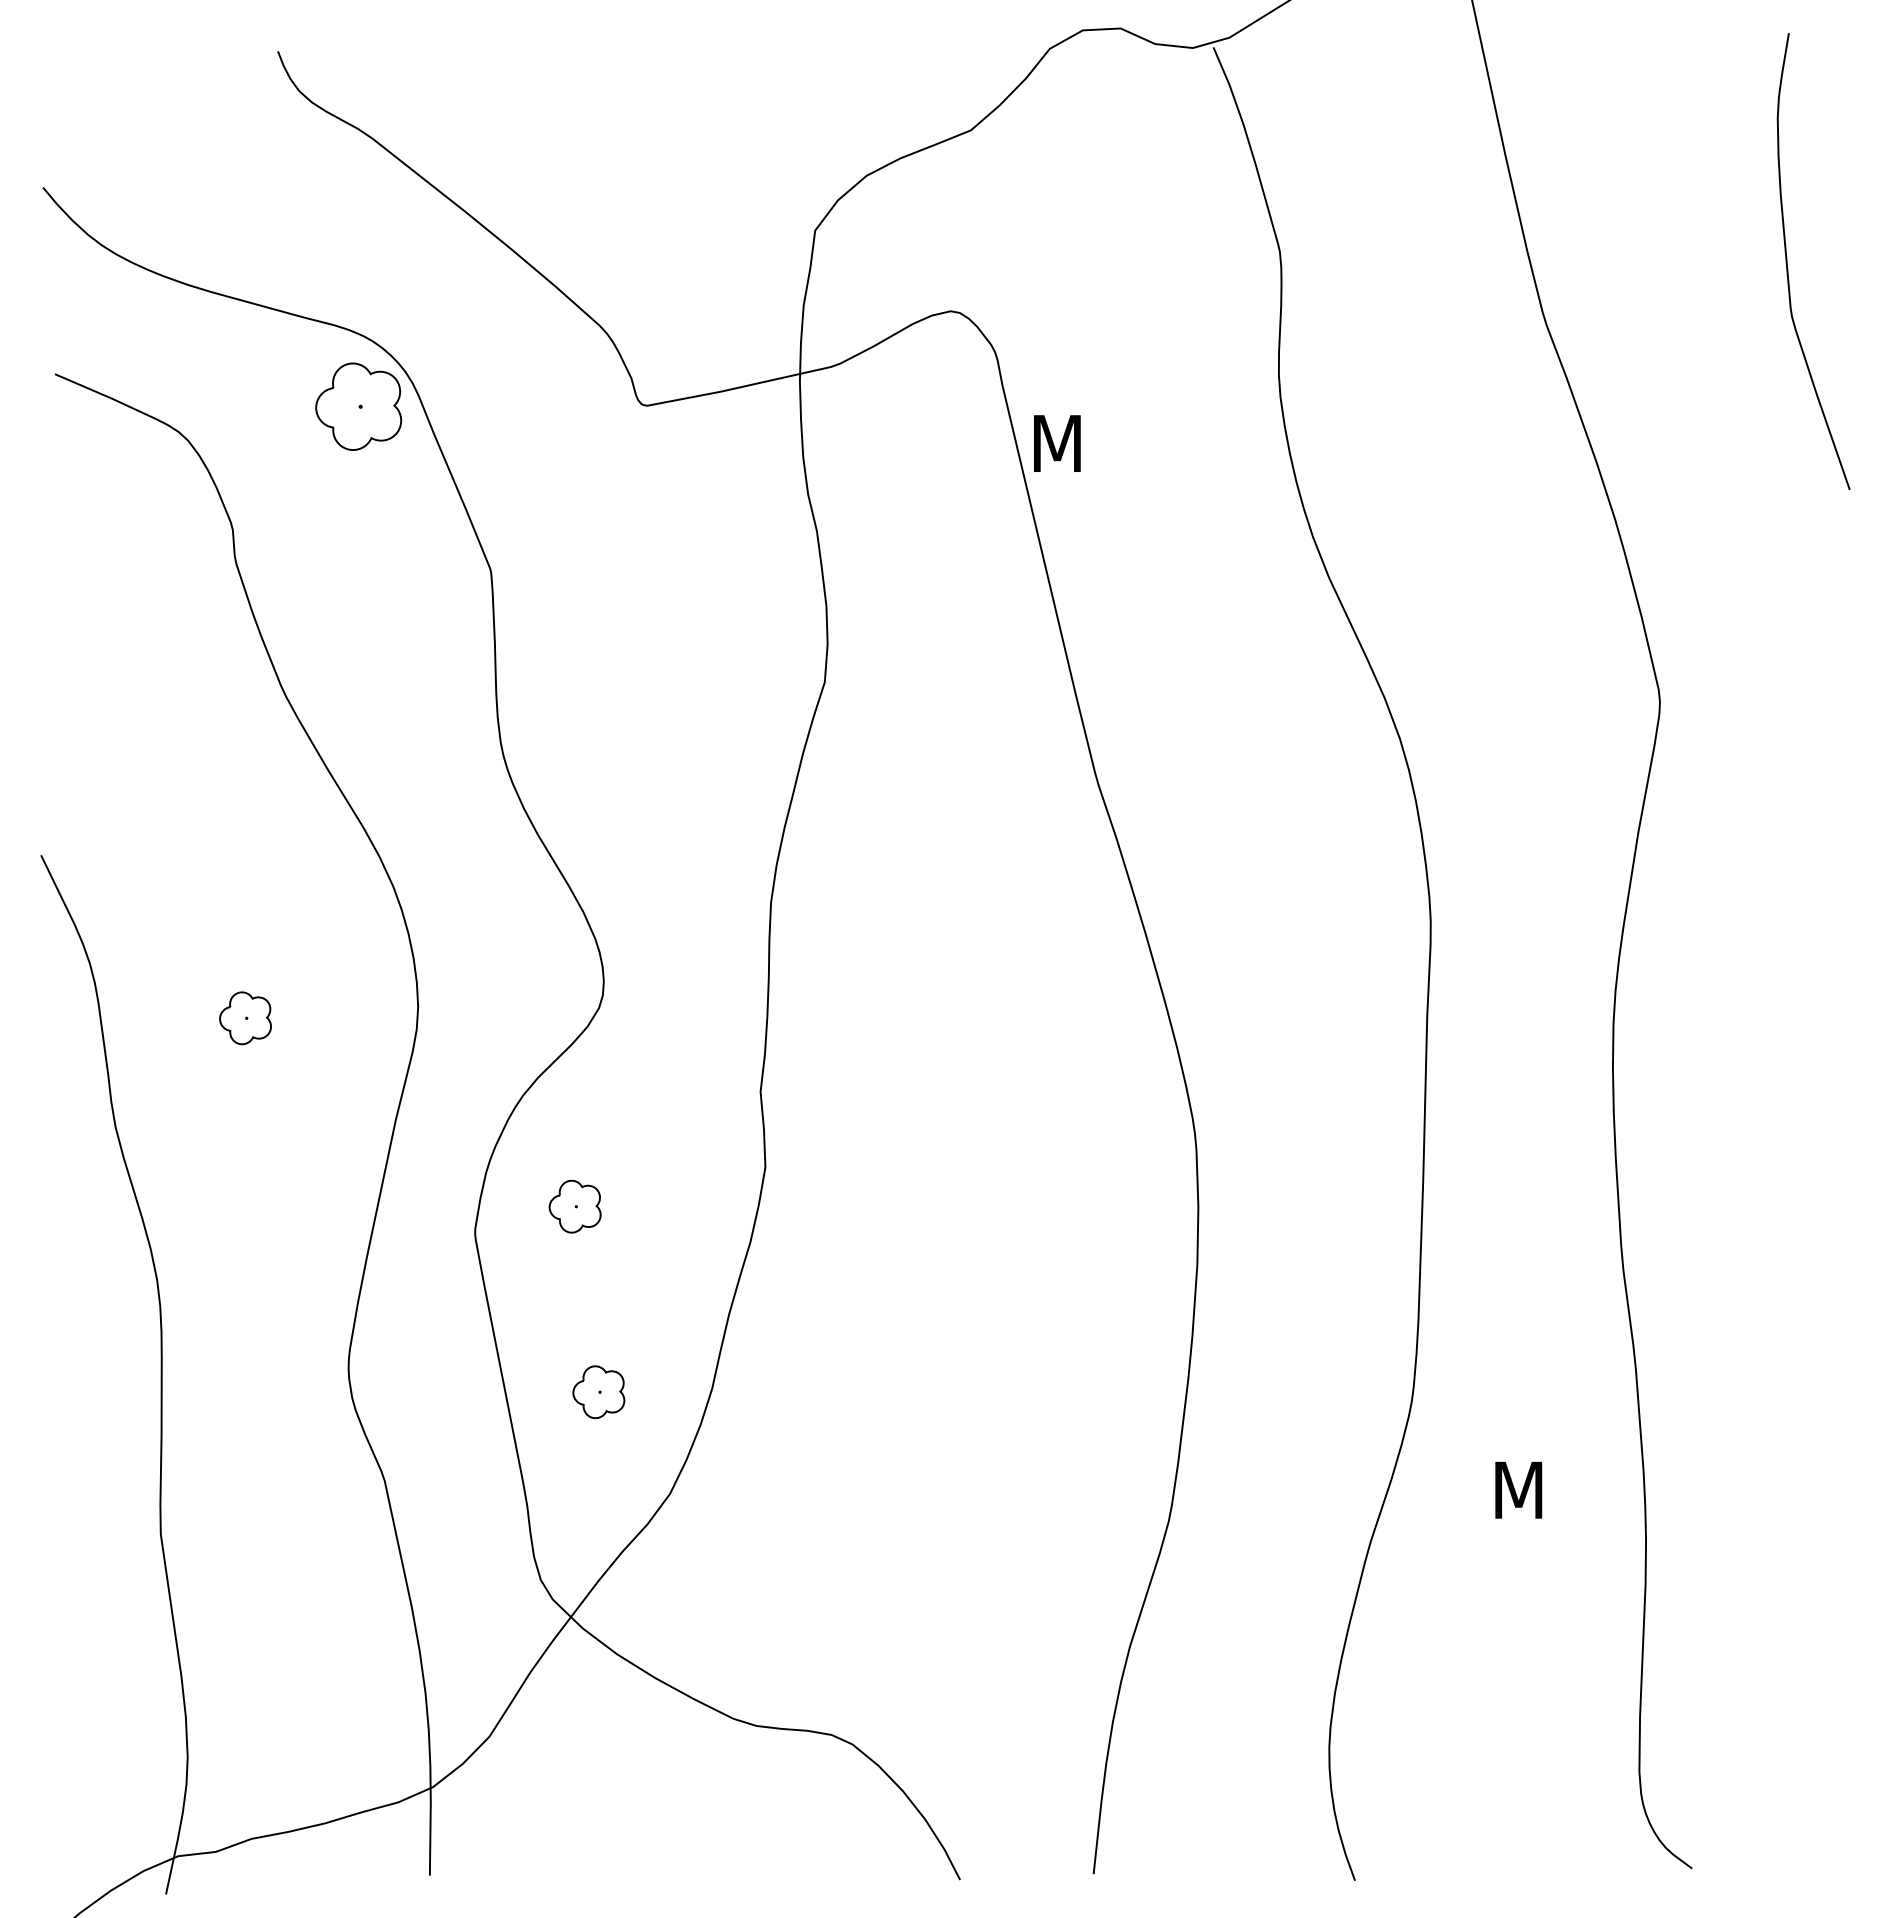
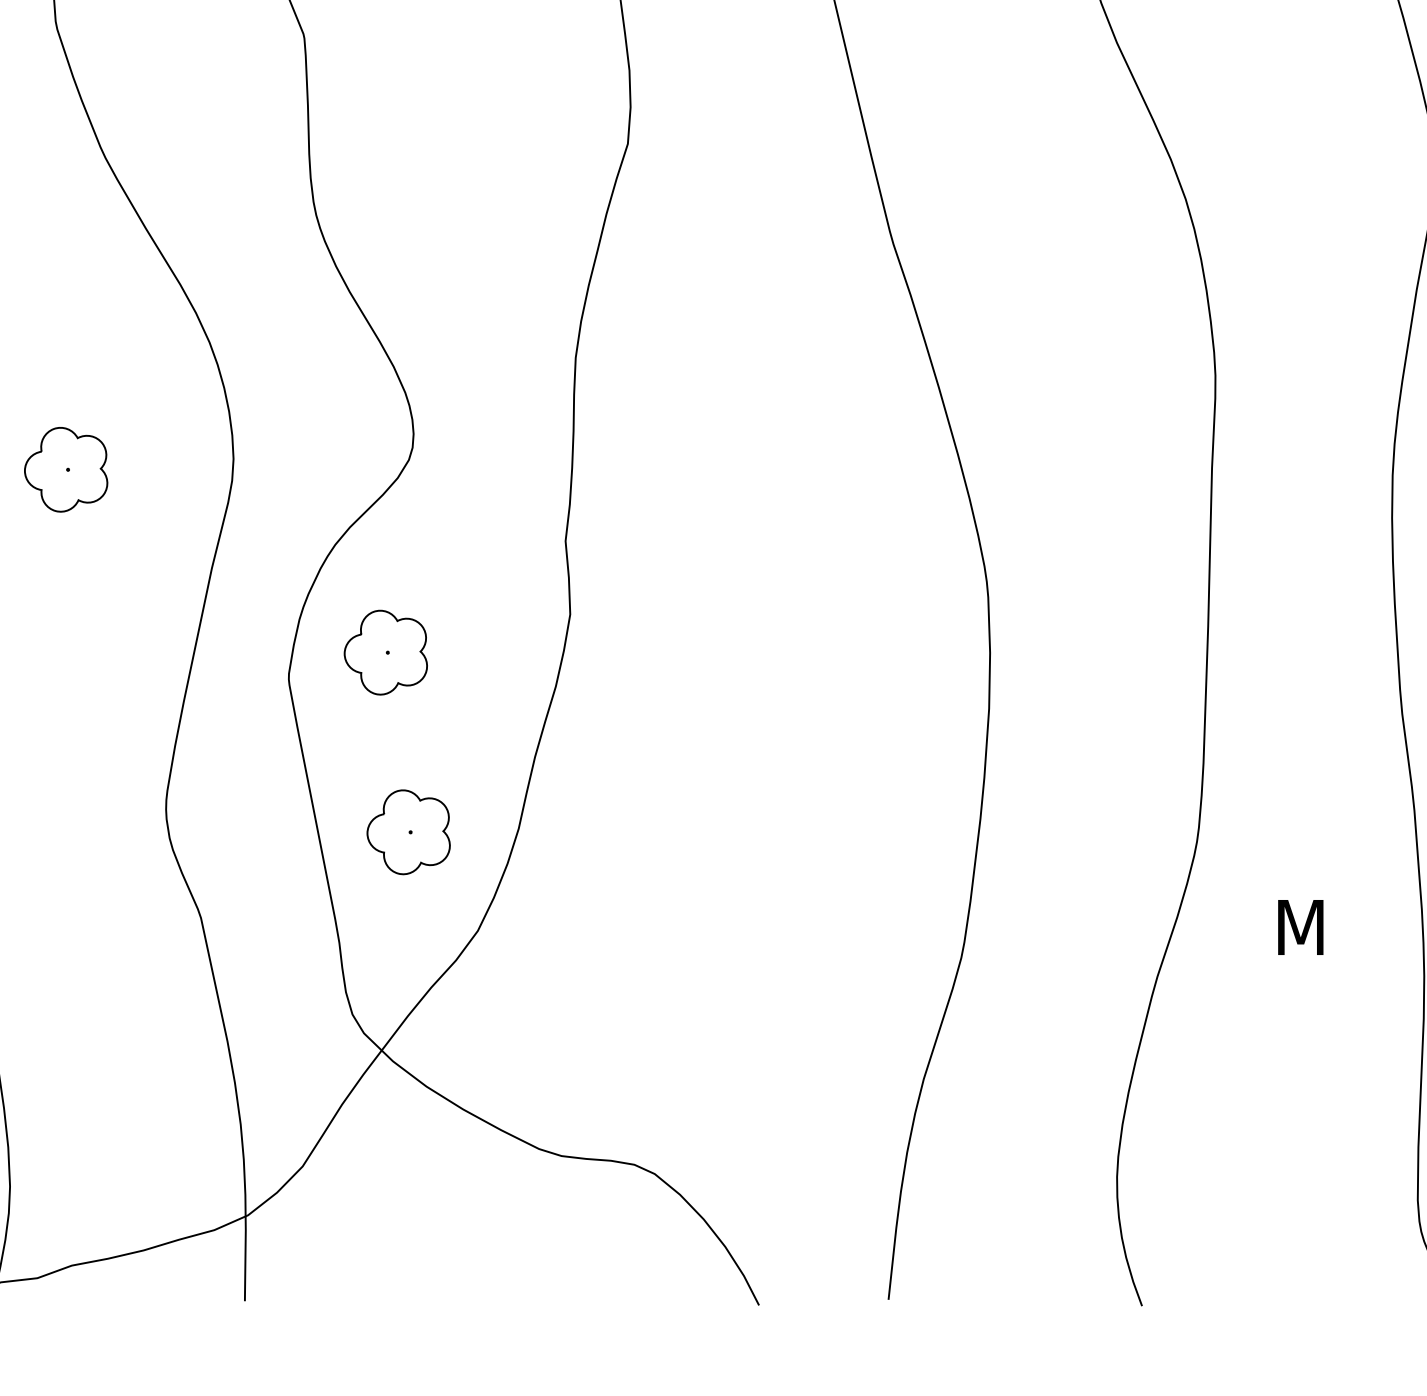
part: (245, 1018) -> (66, 470), size x1.67
part: (574, 1206) -> (385, 652), size x1.67
part: (598, 1392) -> (408, 832), size x1.67

